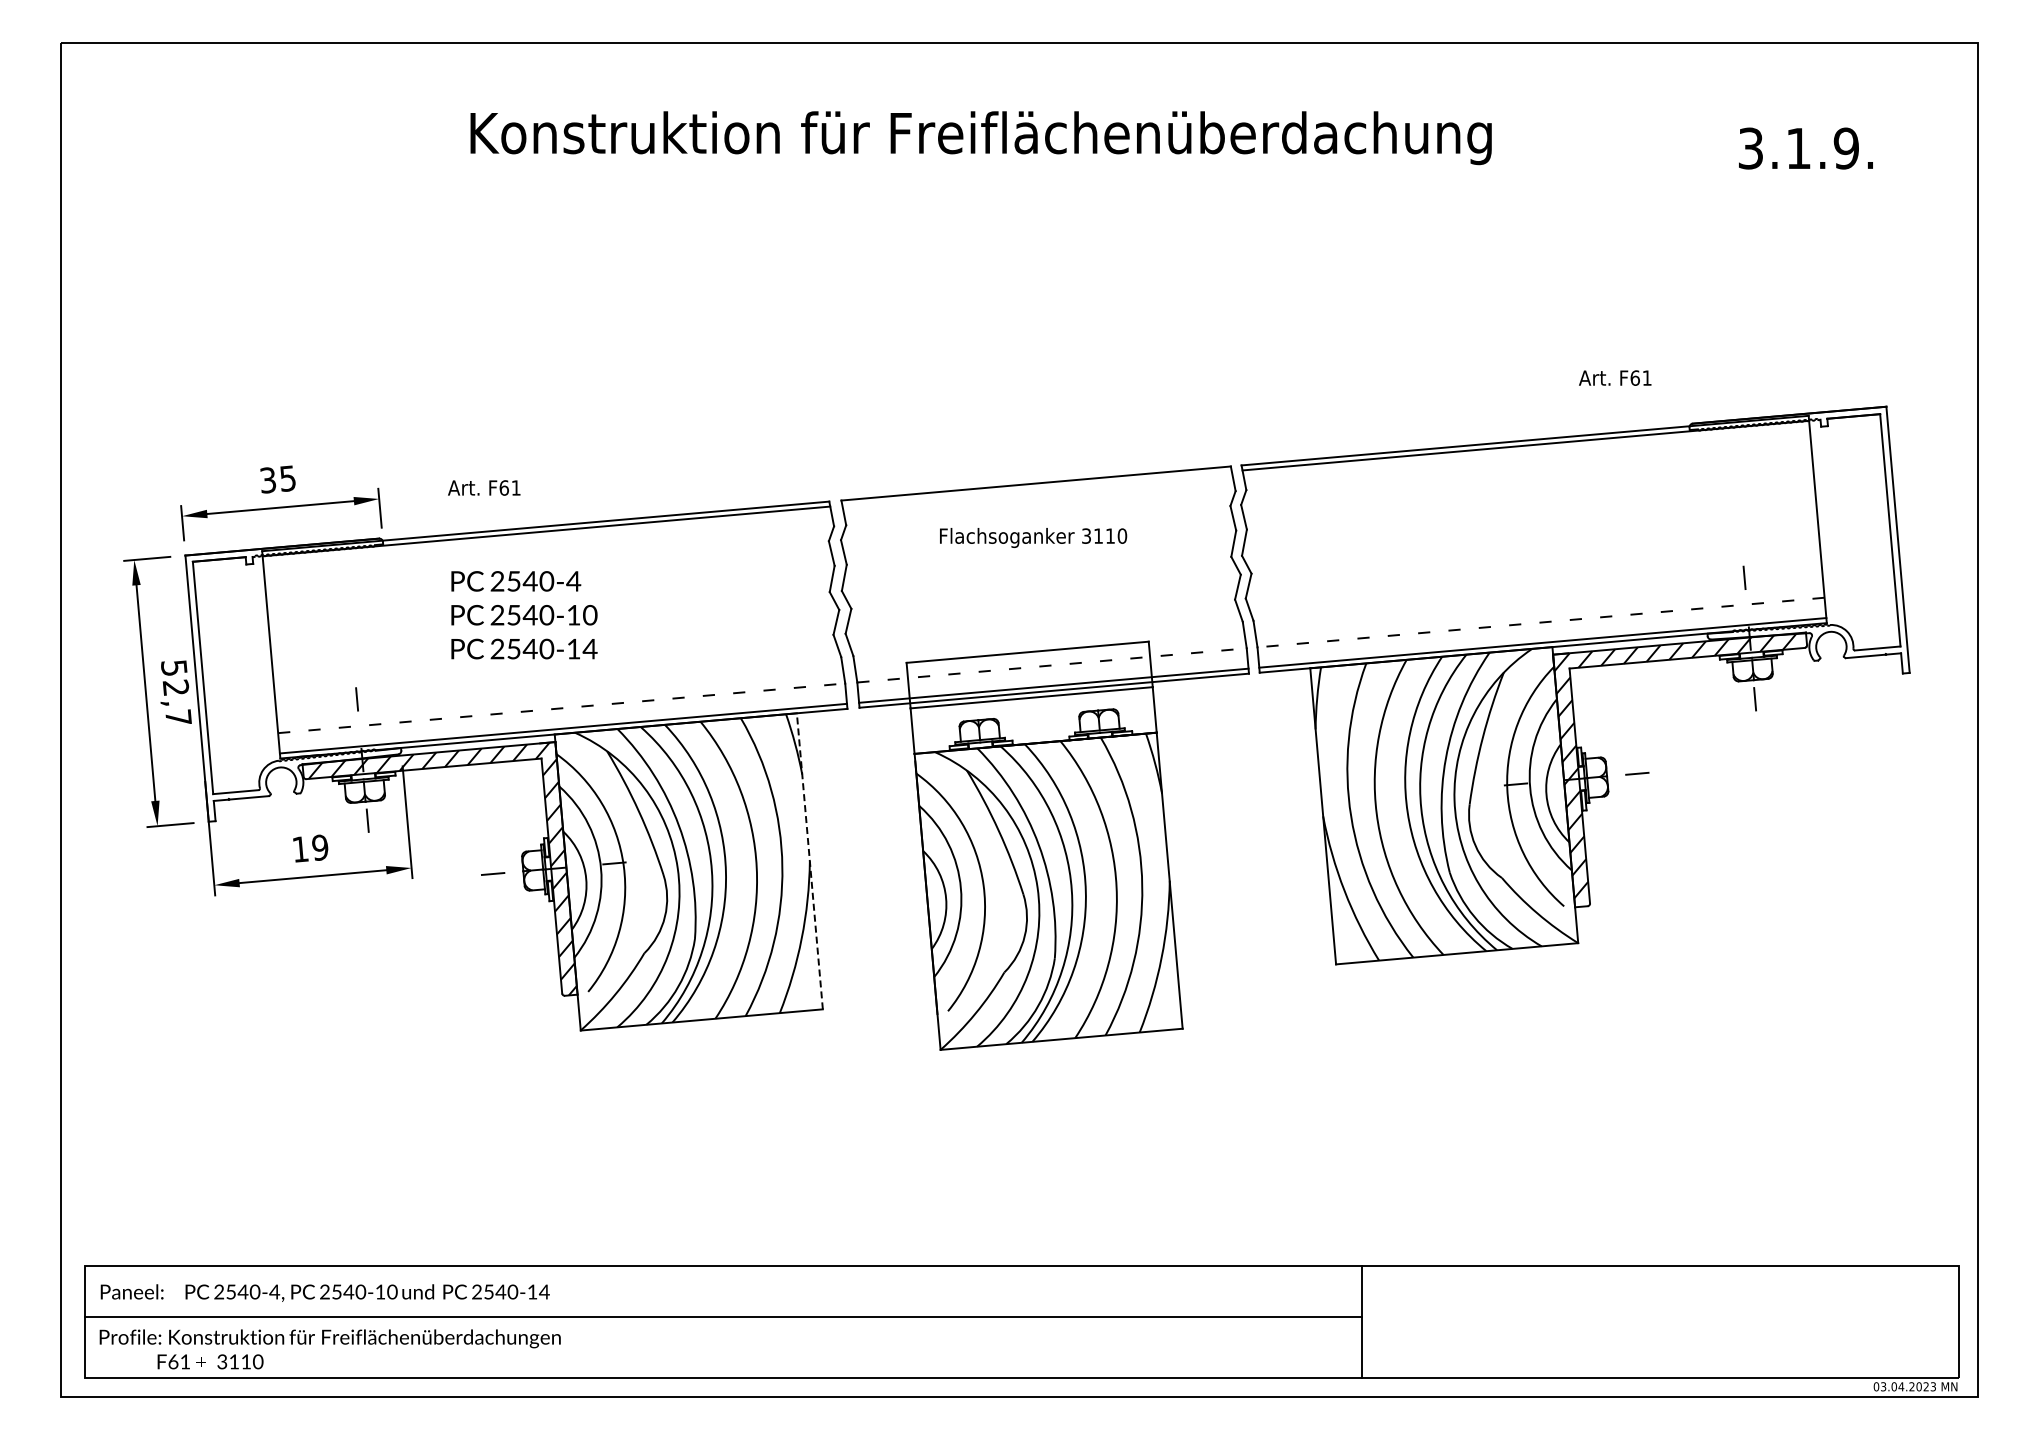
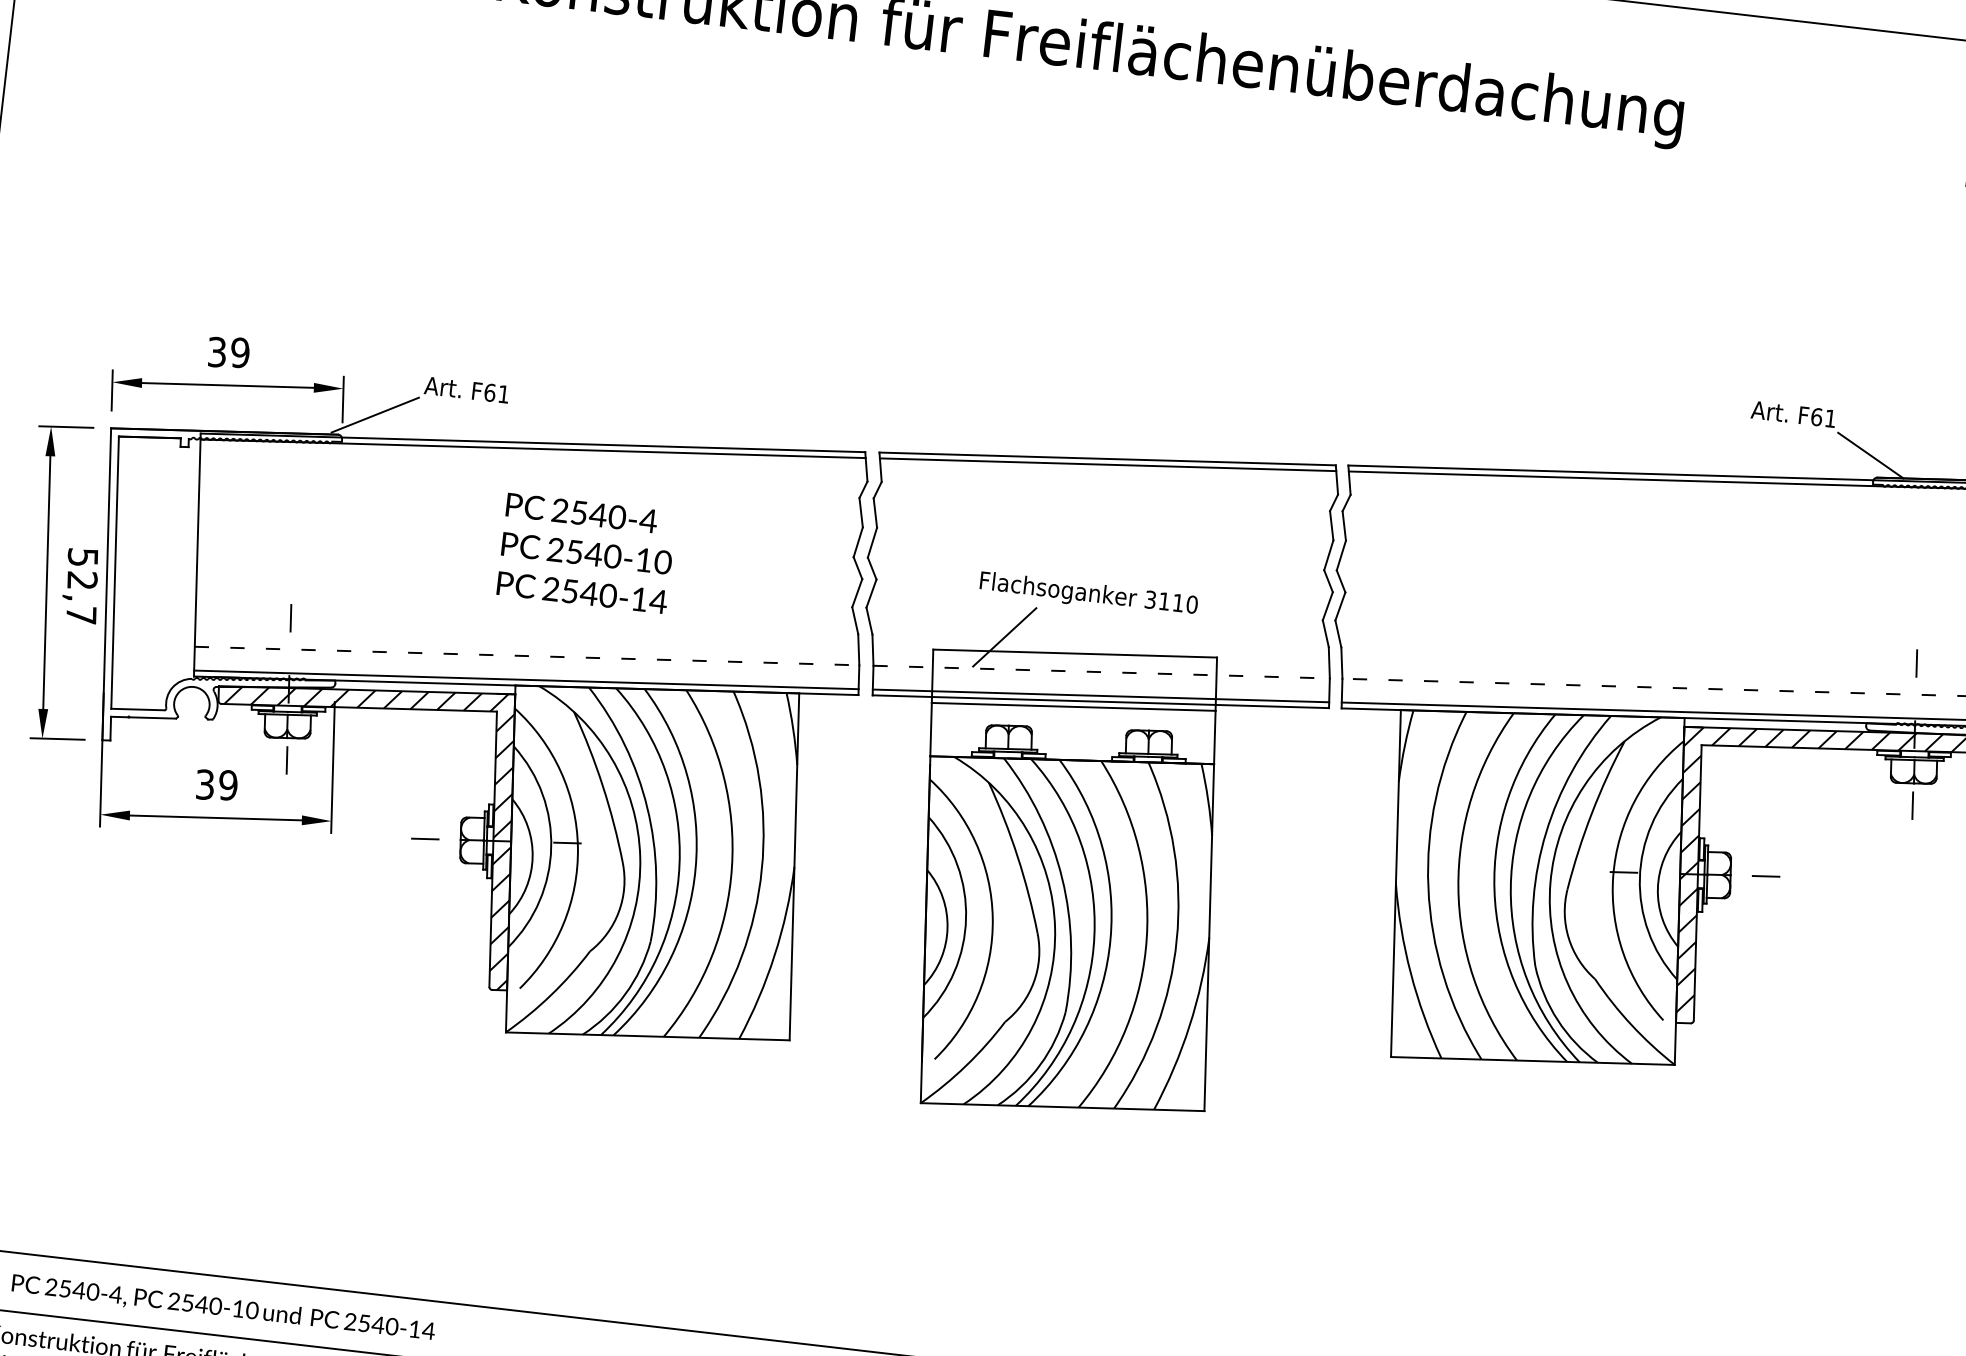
line: (1685, 405) -> (1871, 455), added
text: (287, 478) -> (239, 352), 35 -> 39
line: (1036, 488) -> (1107, 464), added
line: (408, 518) -> (374, 415), added
text: (1033, 537) -> (1088, 594), moved
text: (524, 615) -> (586, 553), moved
line: (966, 645) -> (1005, 637), added
text: (300, 849) -> (205, 784), 19 -> 39
line: (809, 861) -> (793, 867), dashed -> solid

